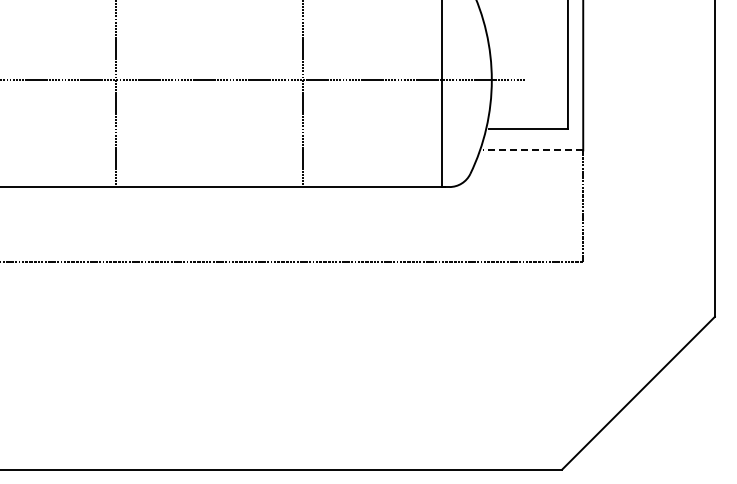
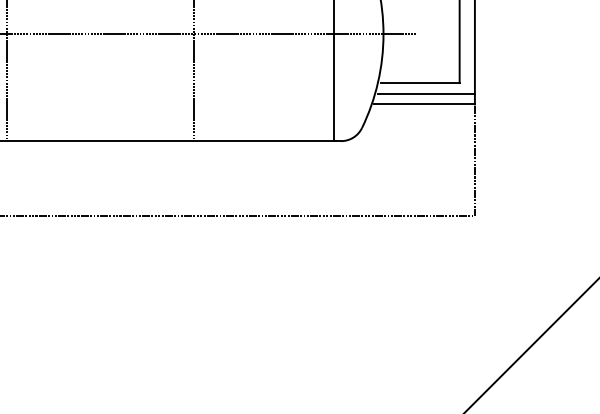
line: (534, 139) -> (426, 93), added
line: (532, 150) -> (424, 104), dashed -> solid

